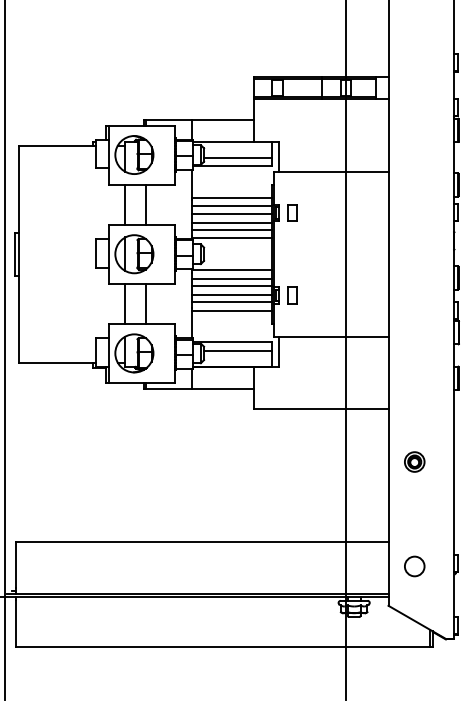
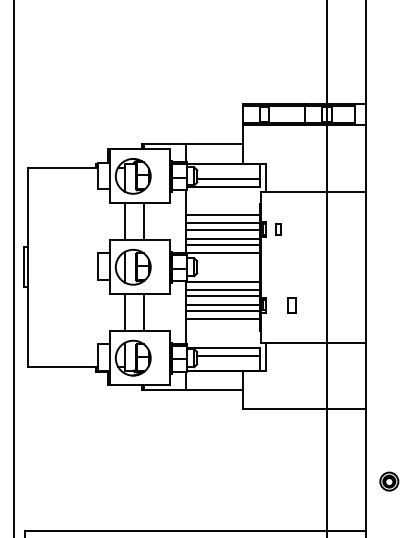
part: (292, 212) -> (278, 229), size x0.7
part: (292, 295) -> (291, 305), moved
part: (414, 461) -> (389, 481), moved

